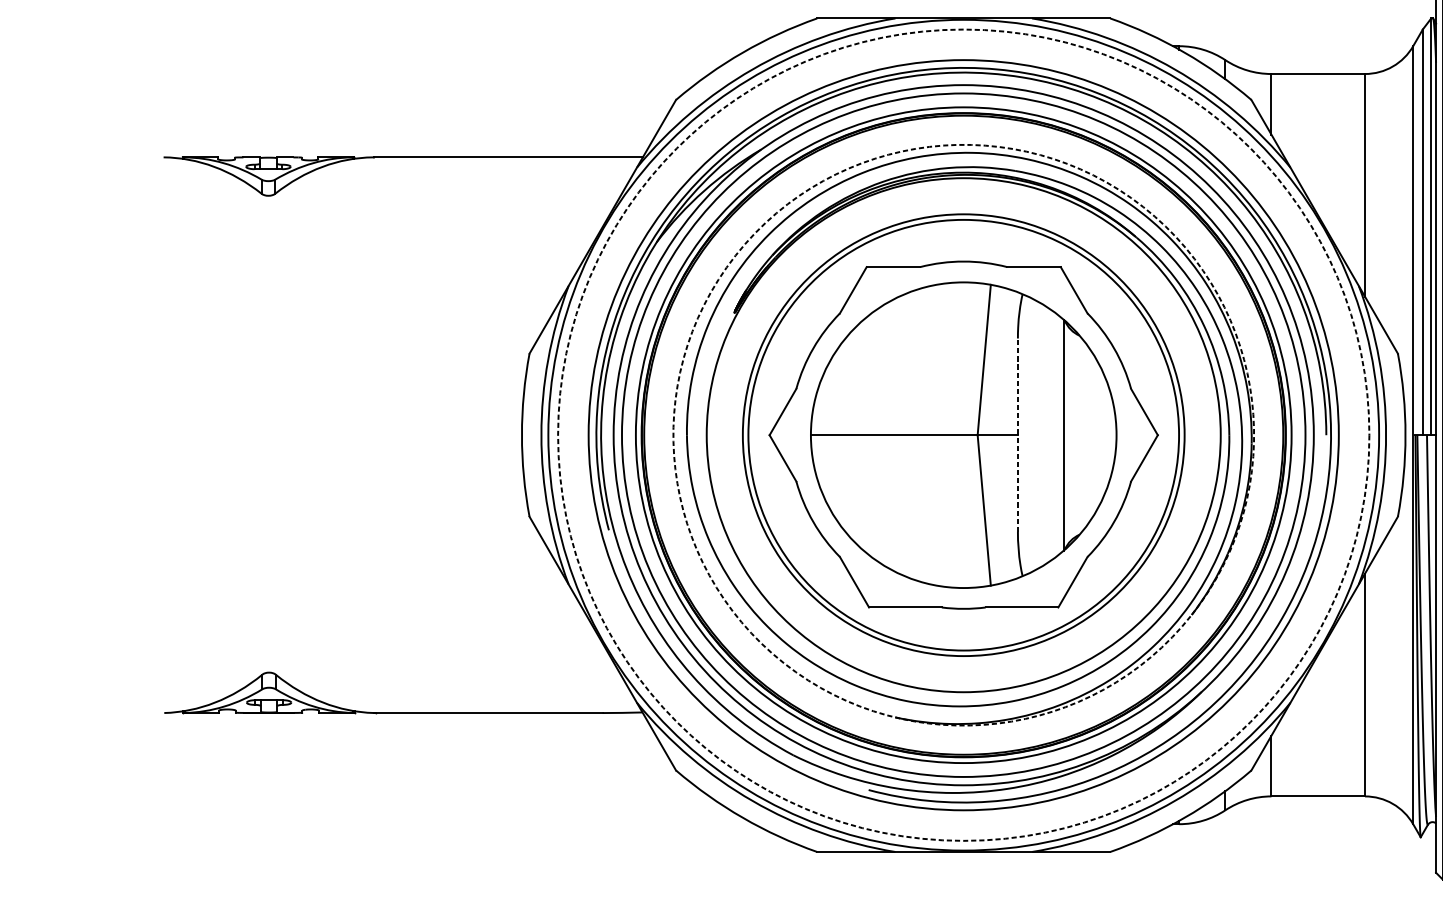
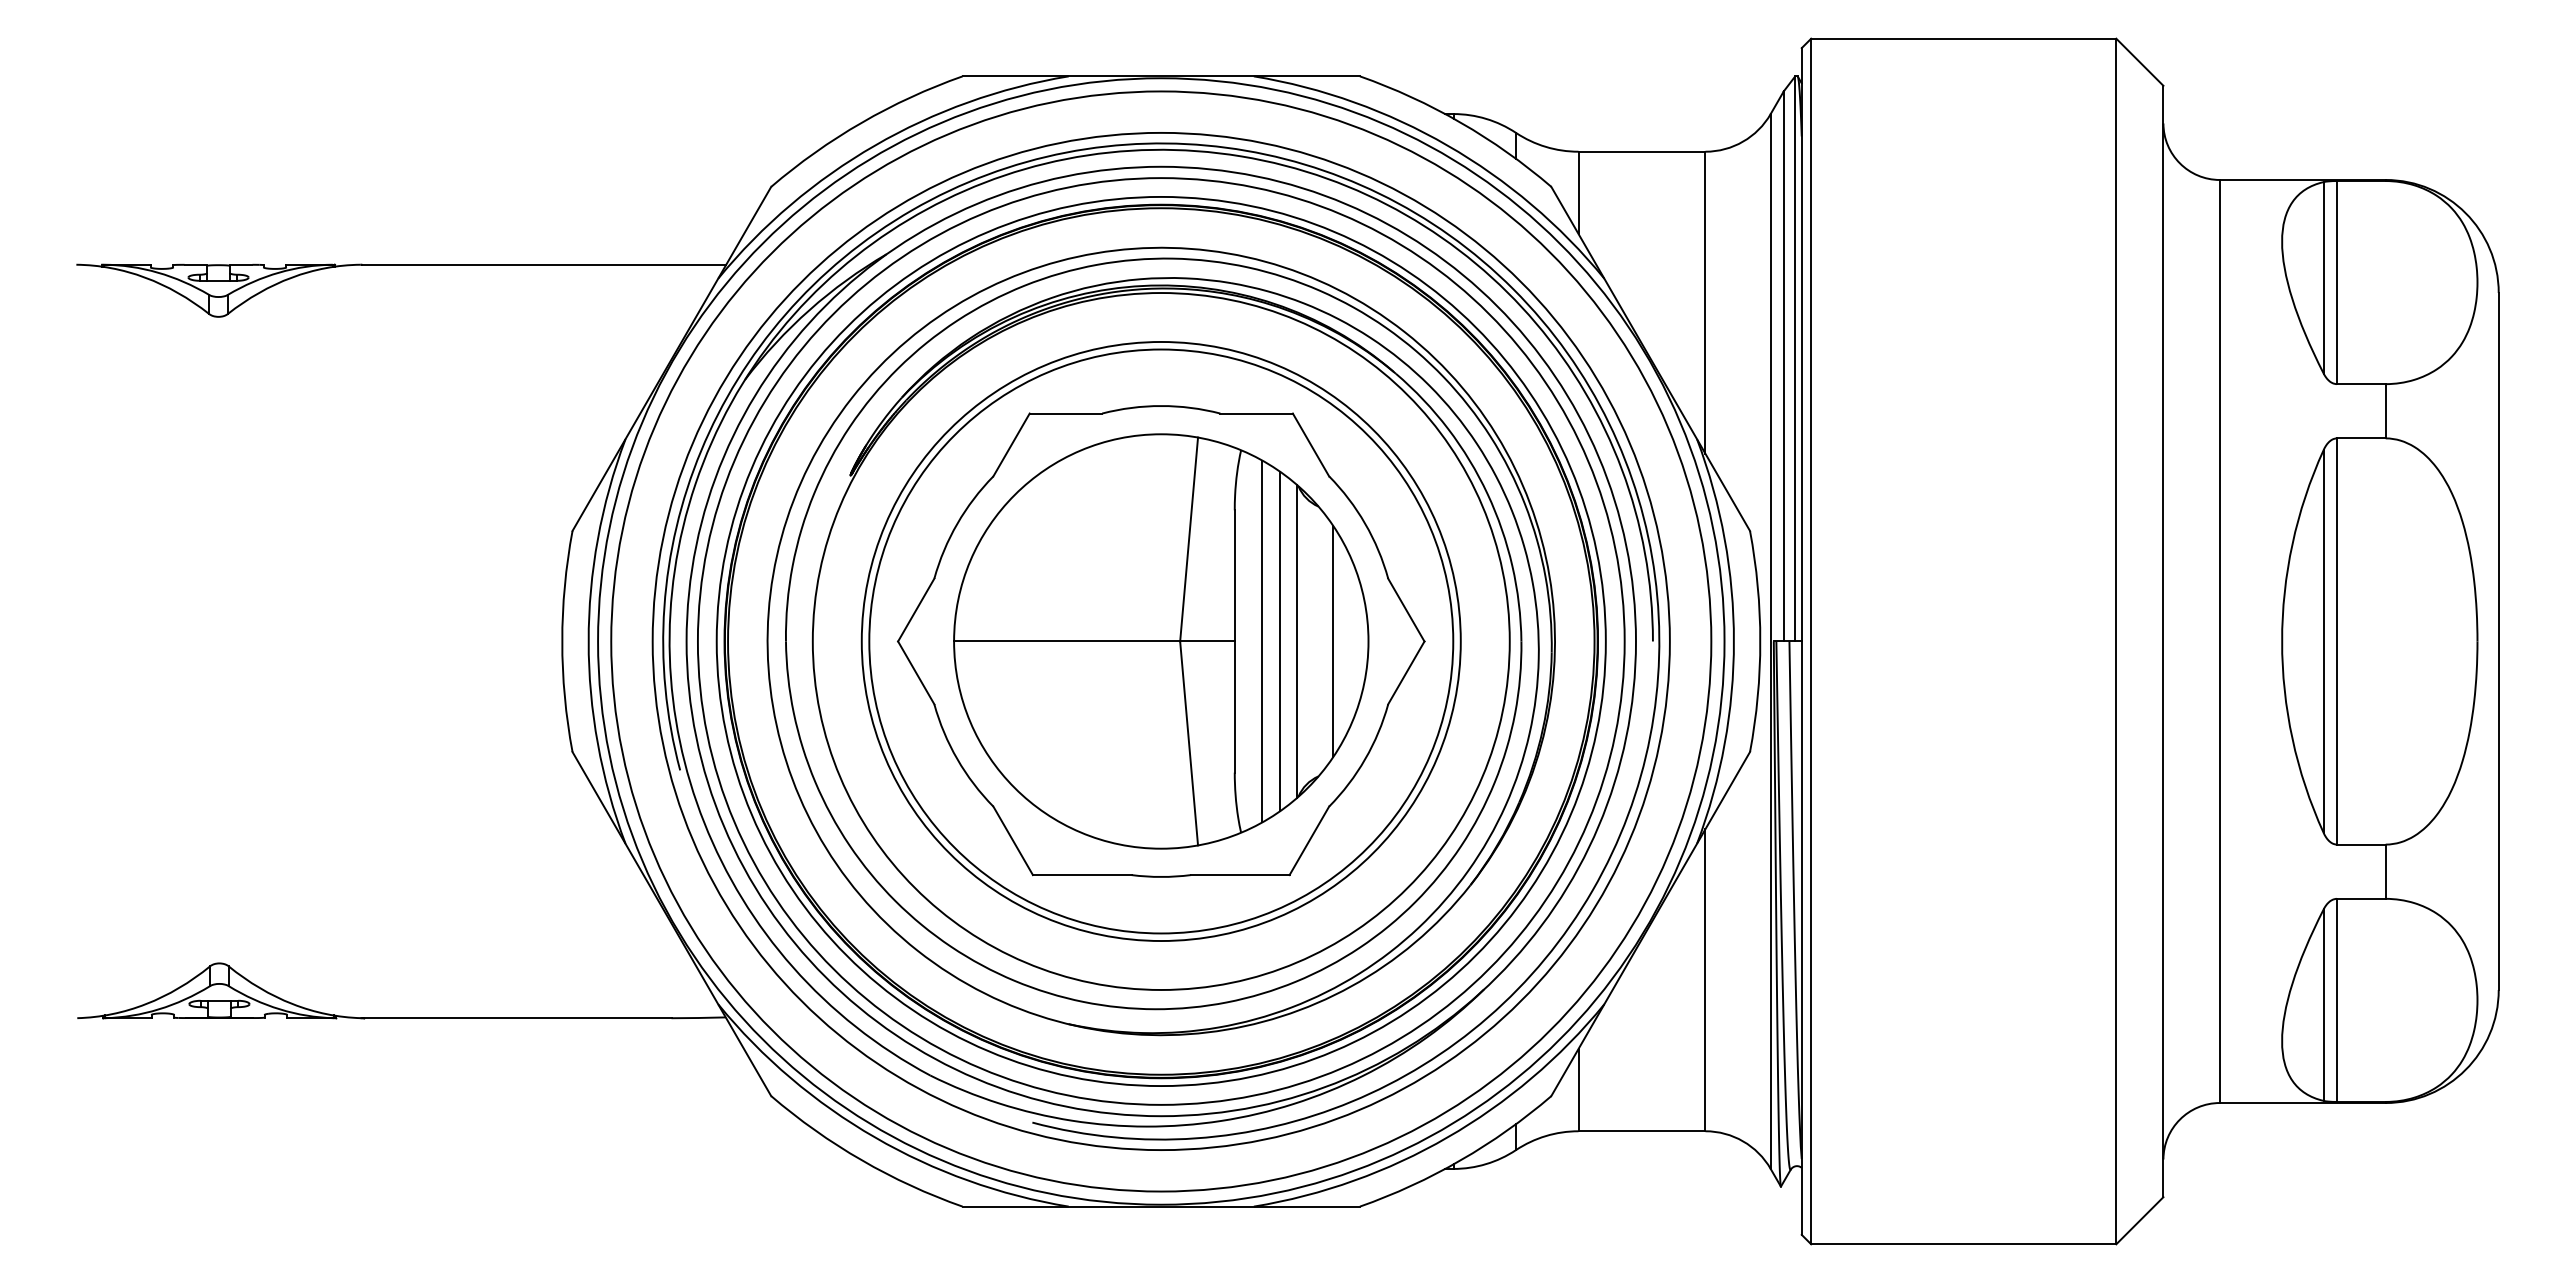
arc: (736, 255) -> (852, 397), dashed -> solid
line: (1051, 434) -> (1280, 640), added
circle: (963, 435) -> (1161, 641), dashed -> solid
line: (1017, 435) -> (1234, 641), dashed -> solid
line: (1038, 435) -> (1262, 641), added
line: (1090, 435) -> (1333, 641), added

